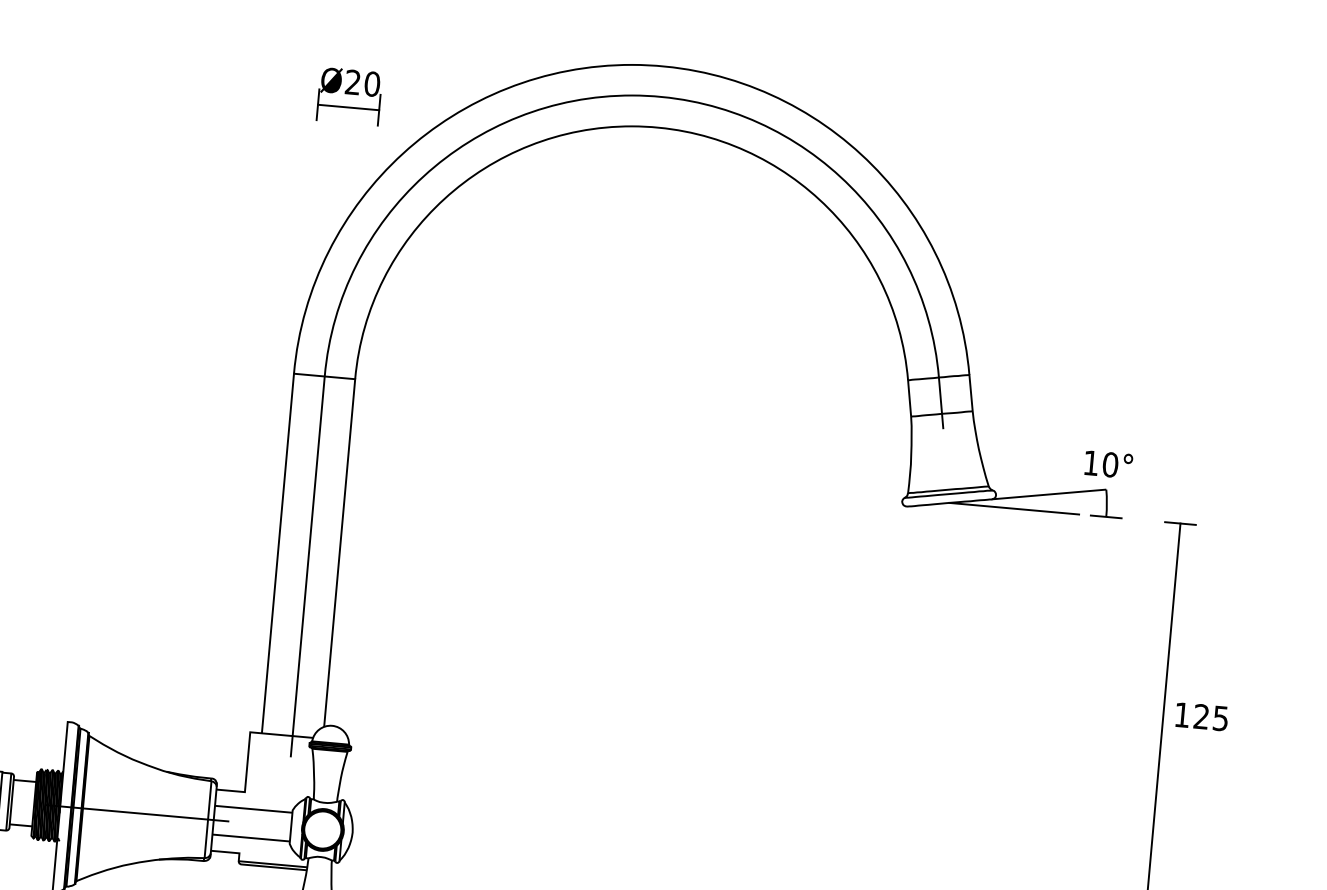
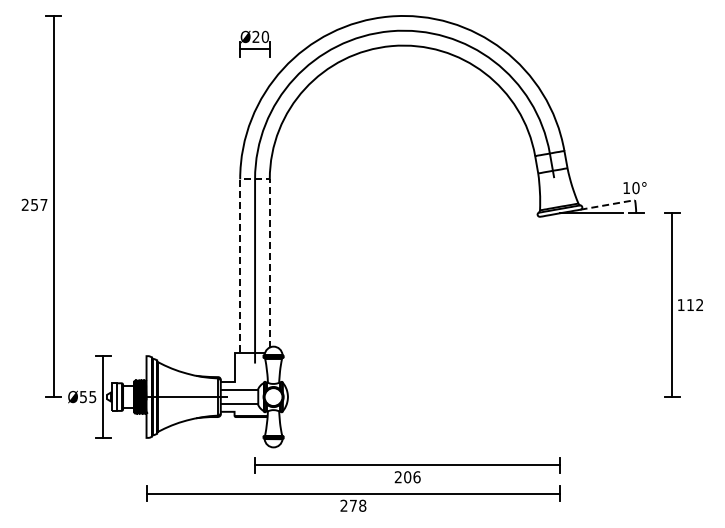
line: (319, 376) -> (252, 179), solid -> dashed
line: (1048, 493) -> (607, 204), solid -> dashed
text: (1211, 718) -> (695, 305), 125 -> 112

